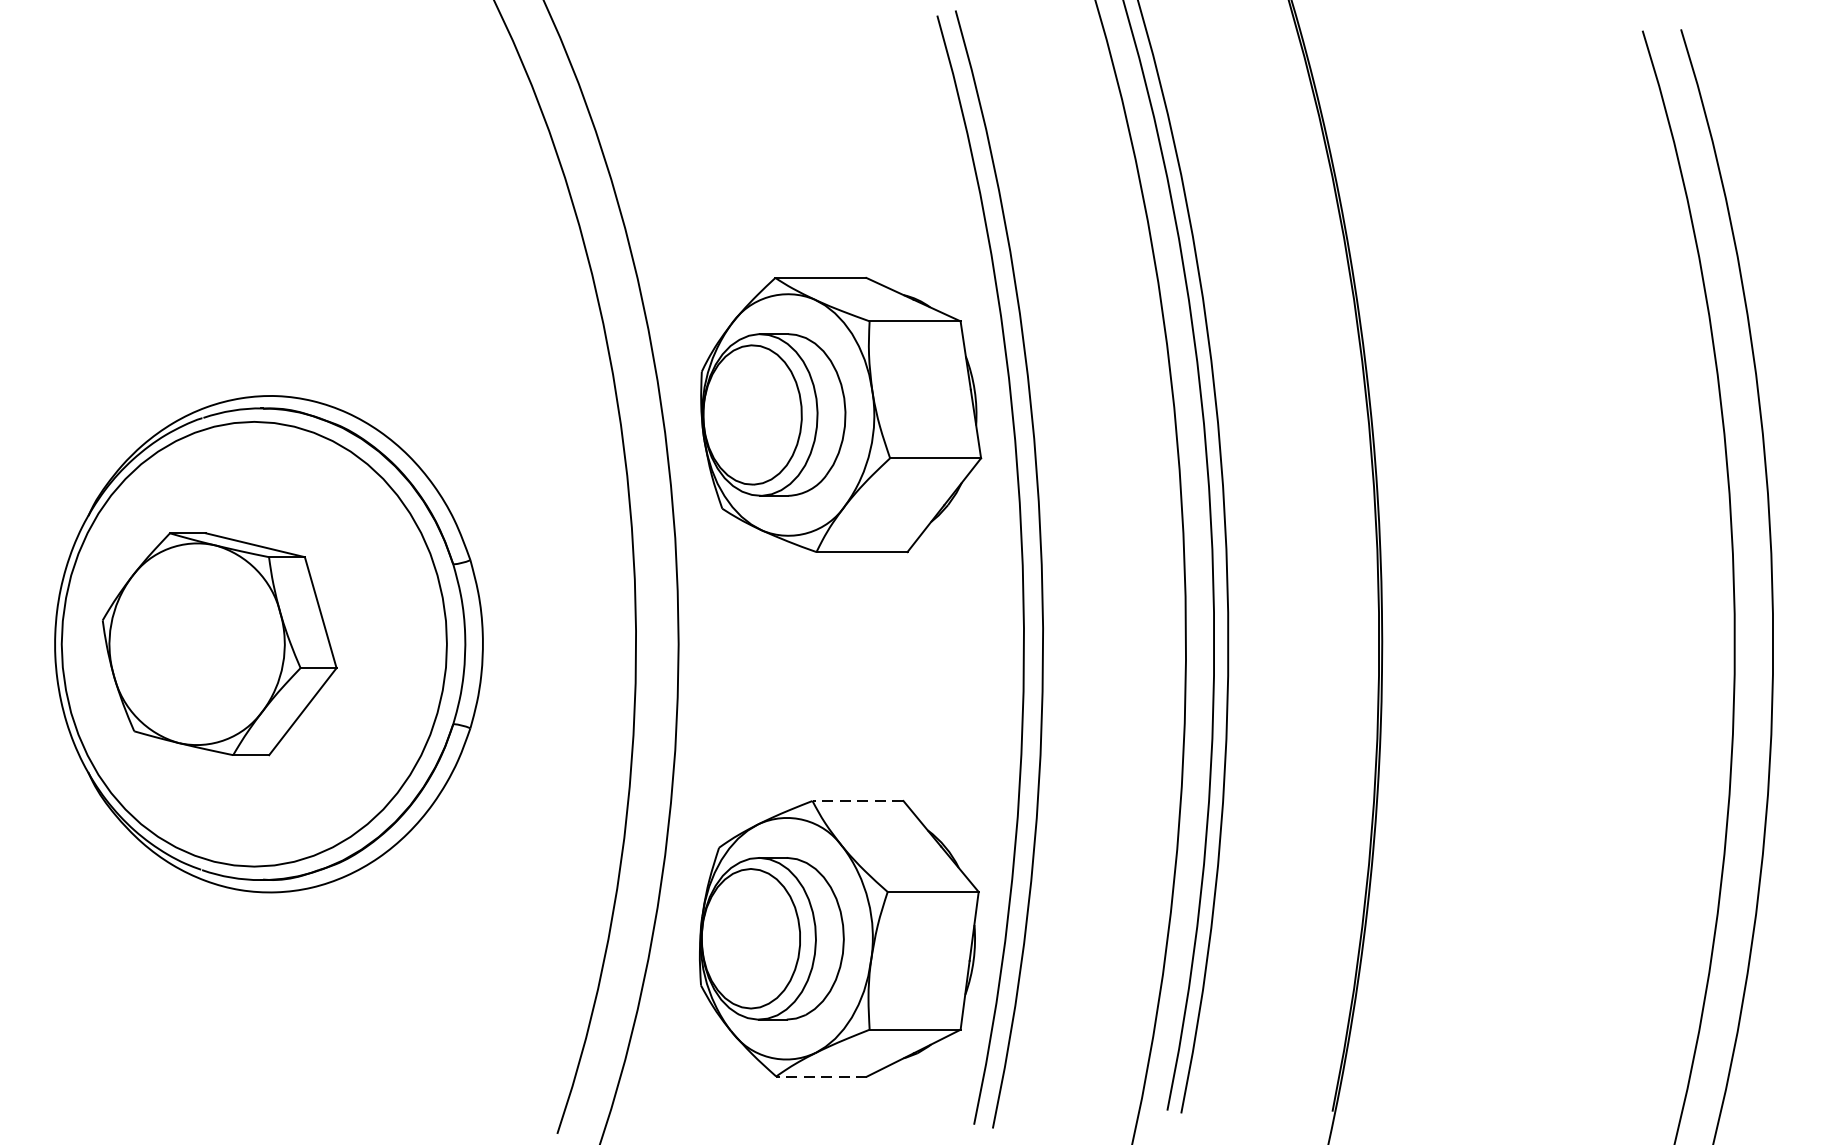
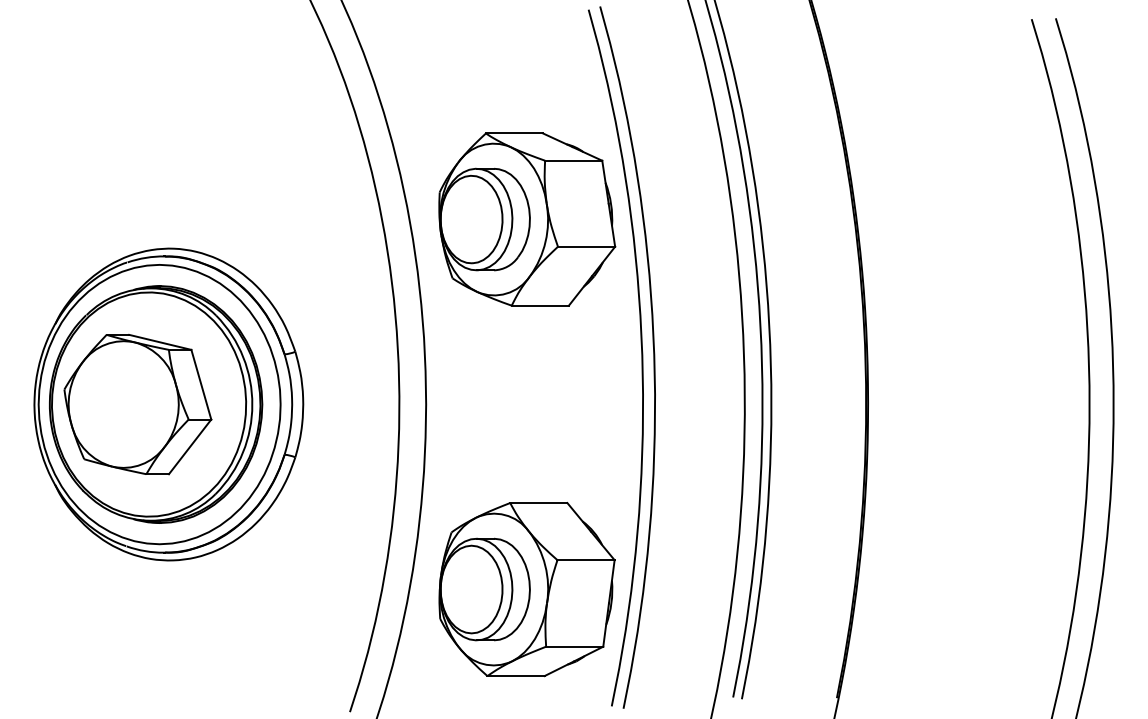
part: (841, 414) -> (527, 219), moved
part: (249, 644) -> (156, 404), added
line: (857, 801) -> (538, 503), dashed -> solid
line: (822, 1077) -> (516, 676), dashed -> solid

